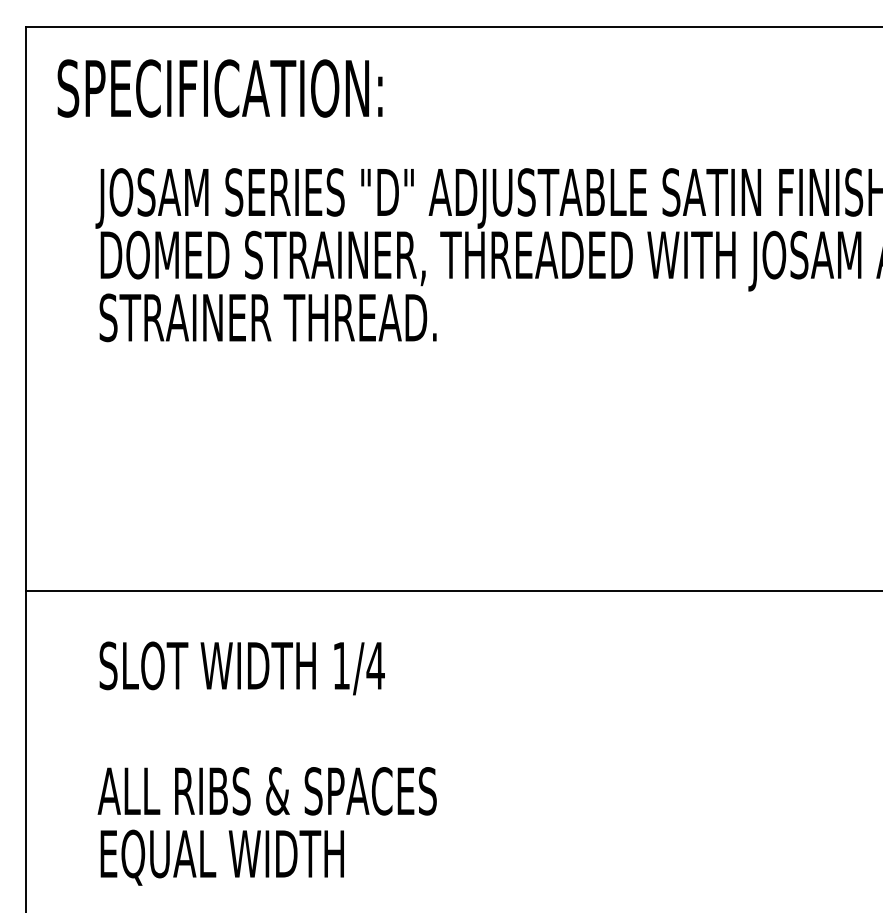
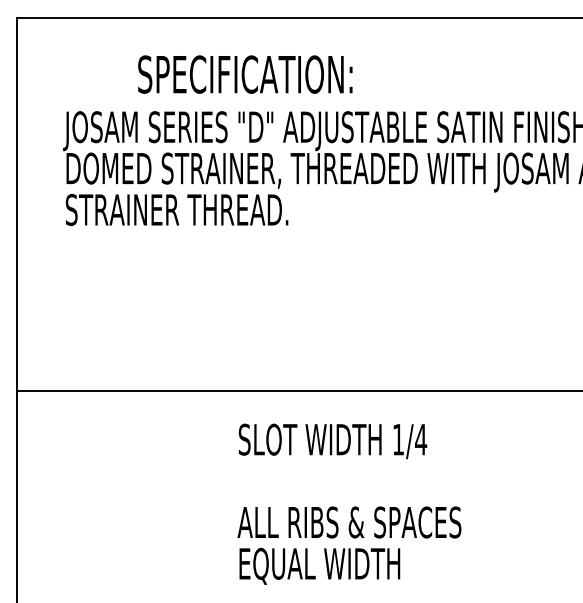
text: (220, 88) -> (245, 74), moved
text: (267, 762) -> (349, 503), moved

